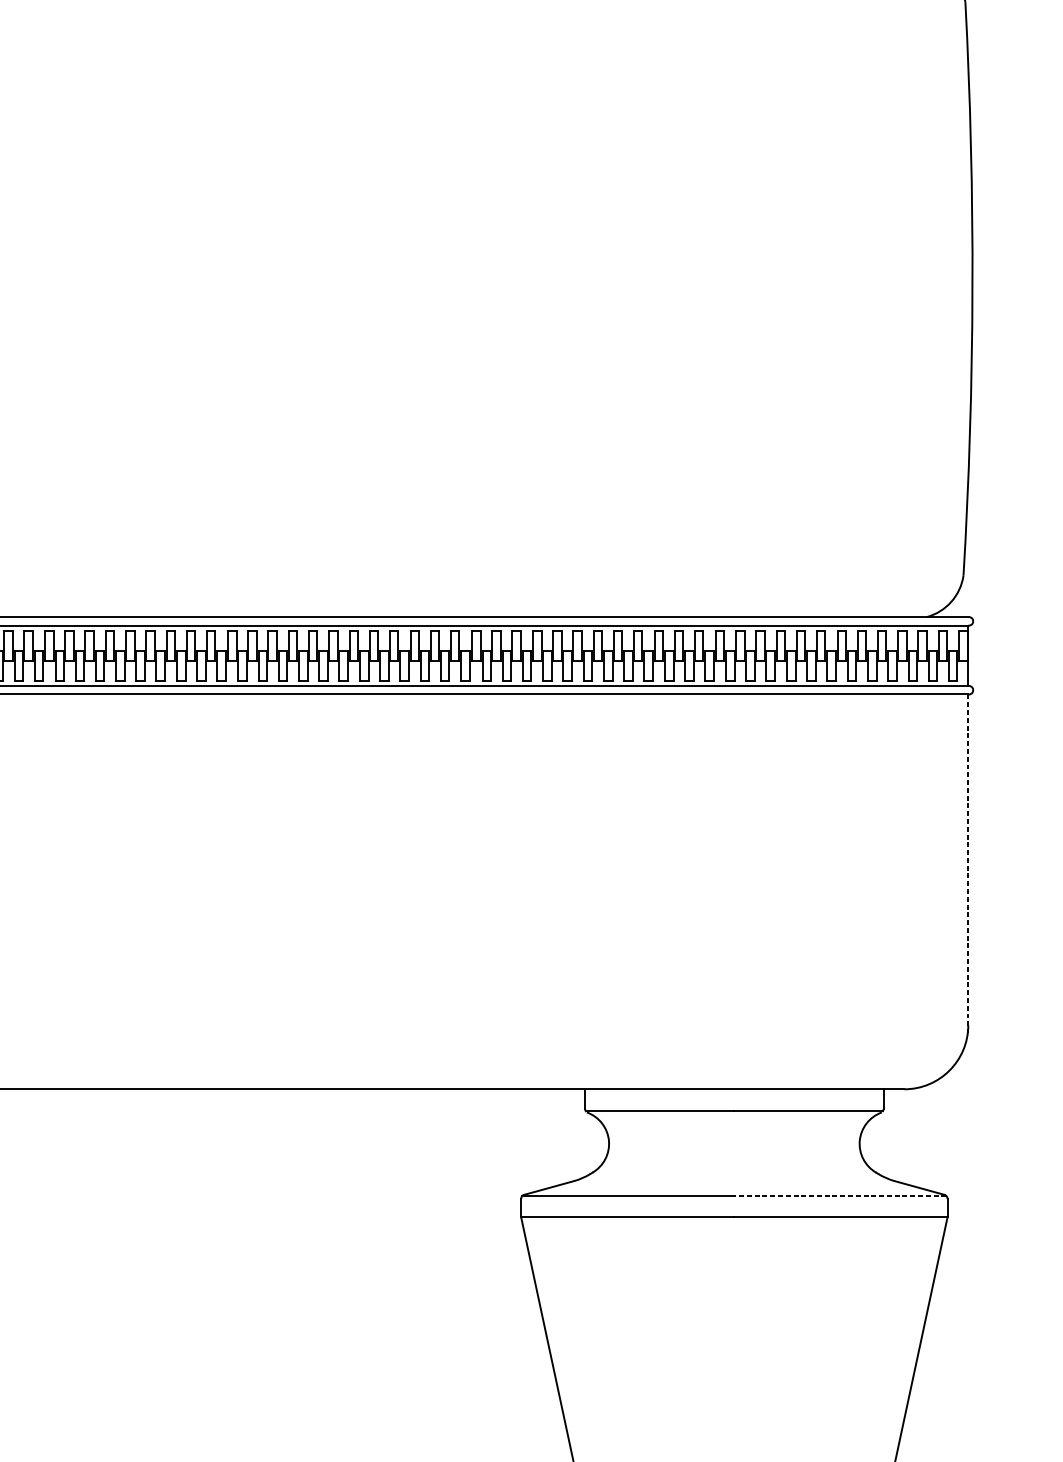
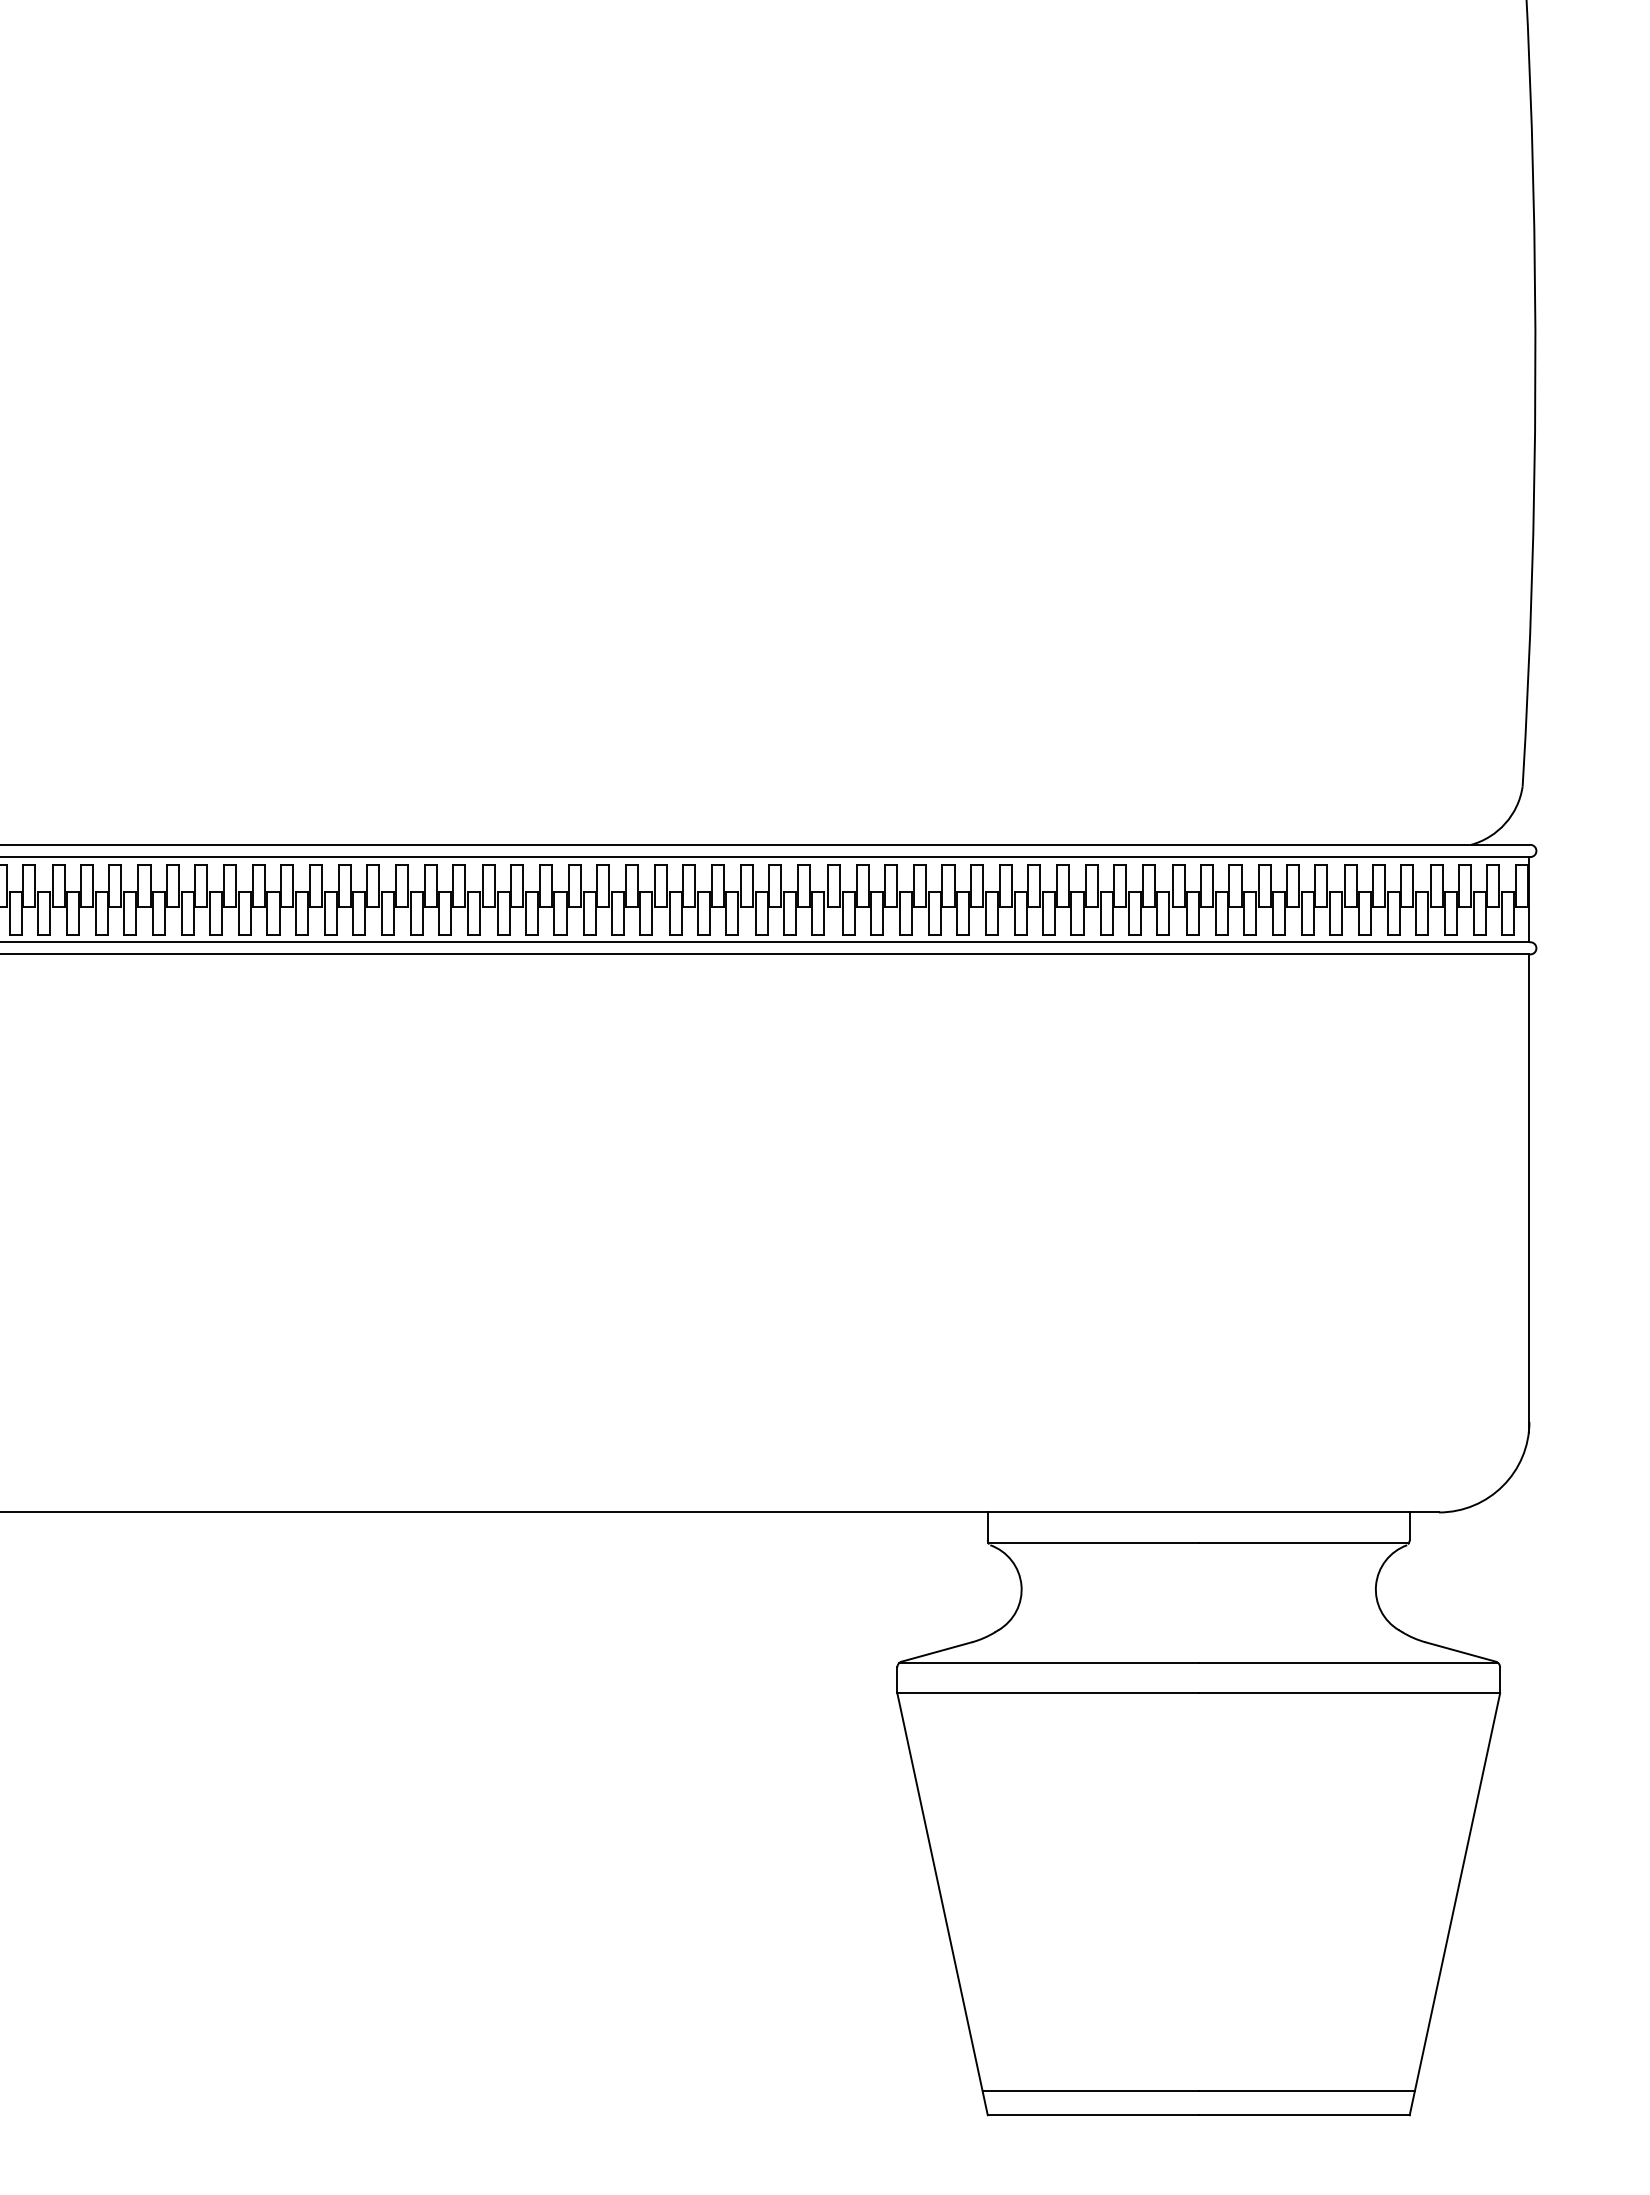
line: (968, 863) -> (1529, 1193), dashed -> solid
line: (840, 1196) -> (1348, 1663), dashed -> solid

